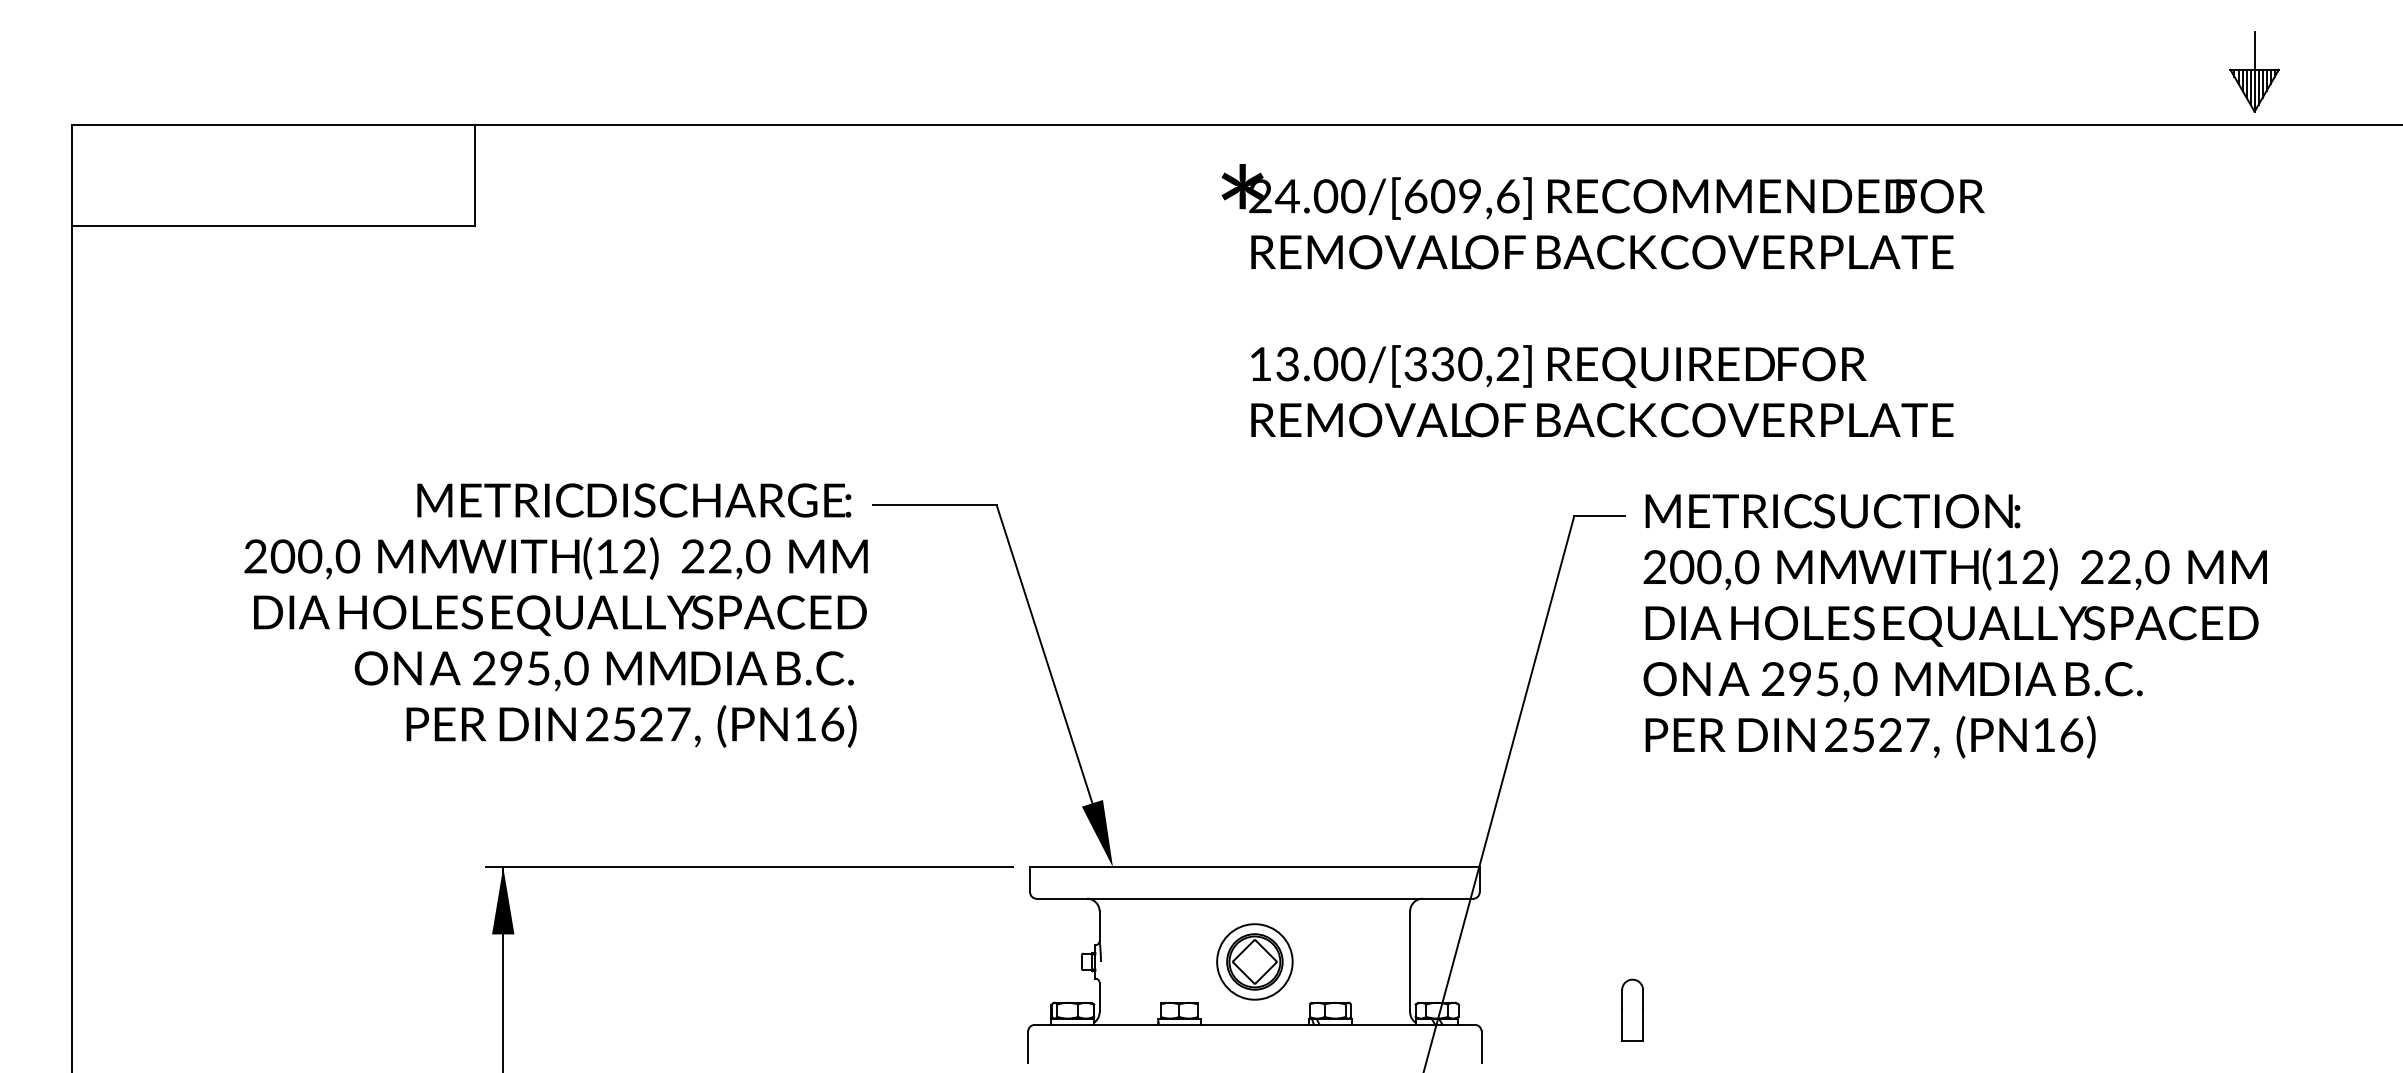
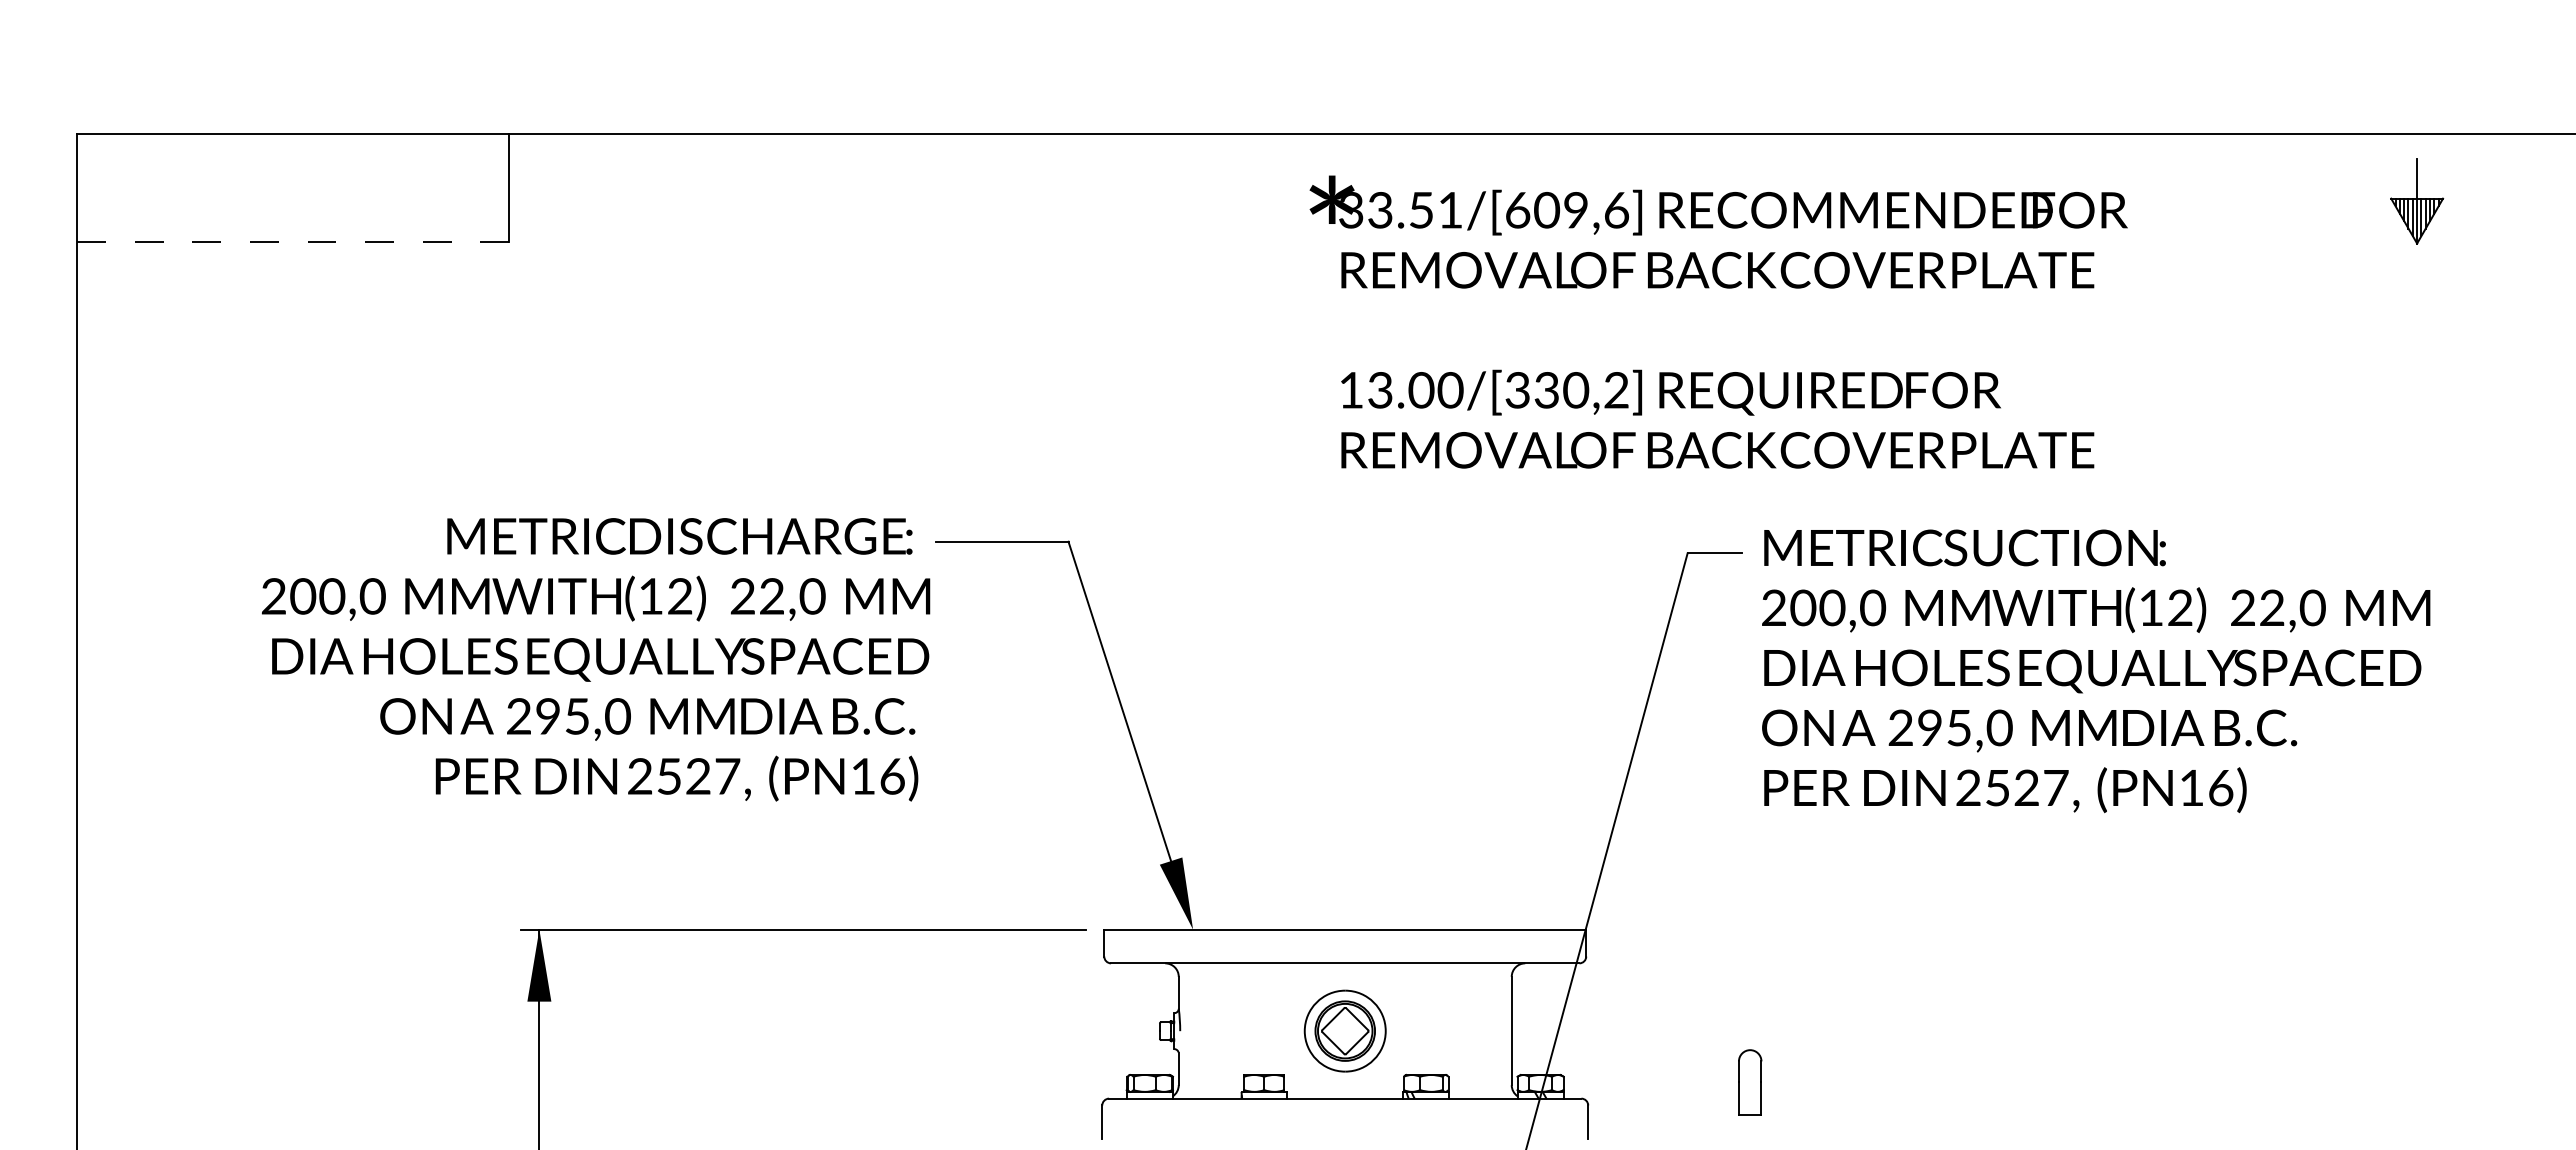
part: (2254, 72) -> (2417, 201), moved
text: (1307, 195) -> (1401, 209), 24.00/[609,6] -> 33.51/[609,6]
line: (273, 225) -> (293, 241), solid -> dashed

